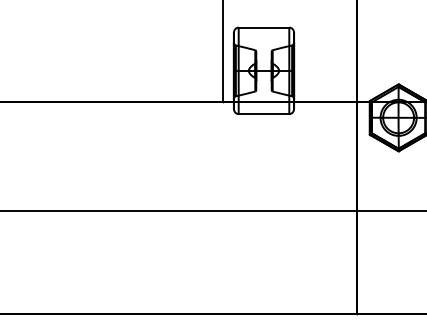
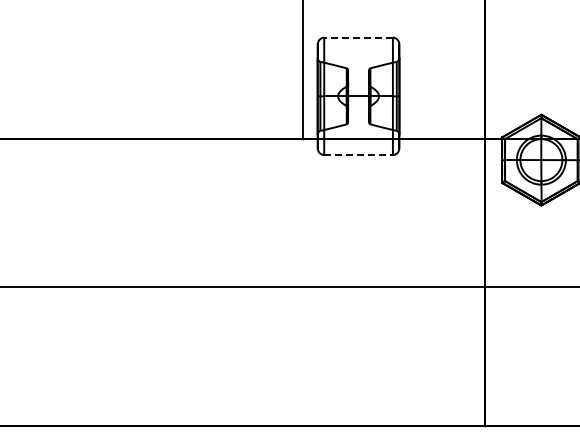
line: (263, 27) -> (358, 37), solid -> dashed
line: (264, 114) -> (359, 155), solid -> dashed

